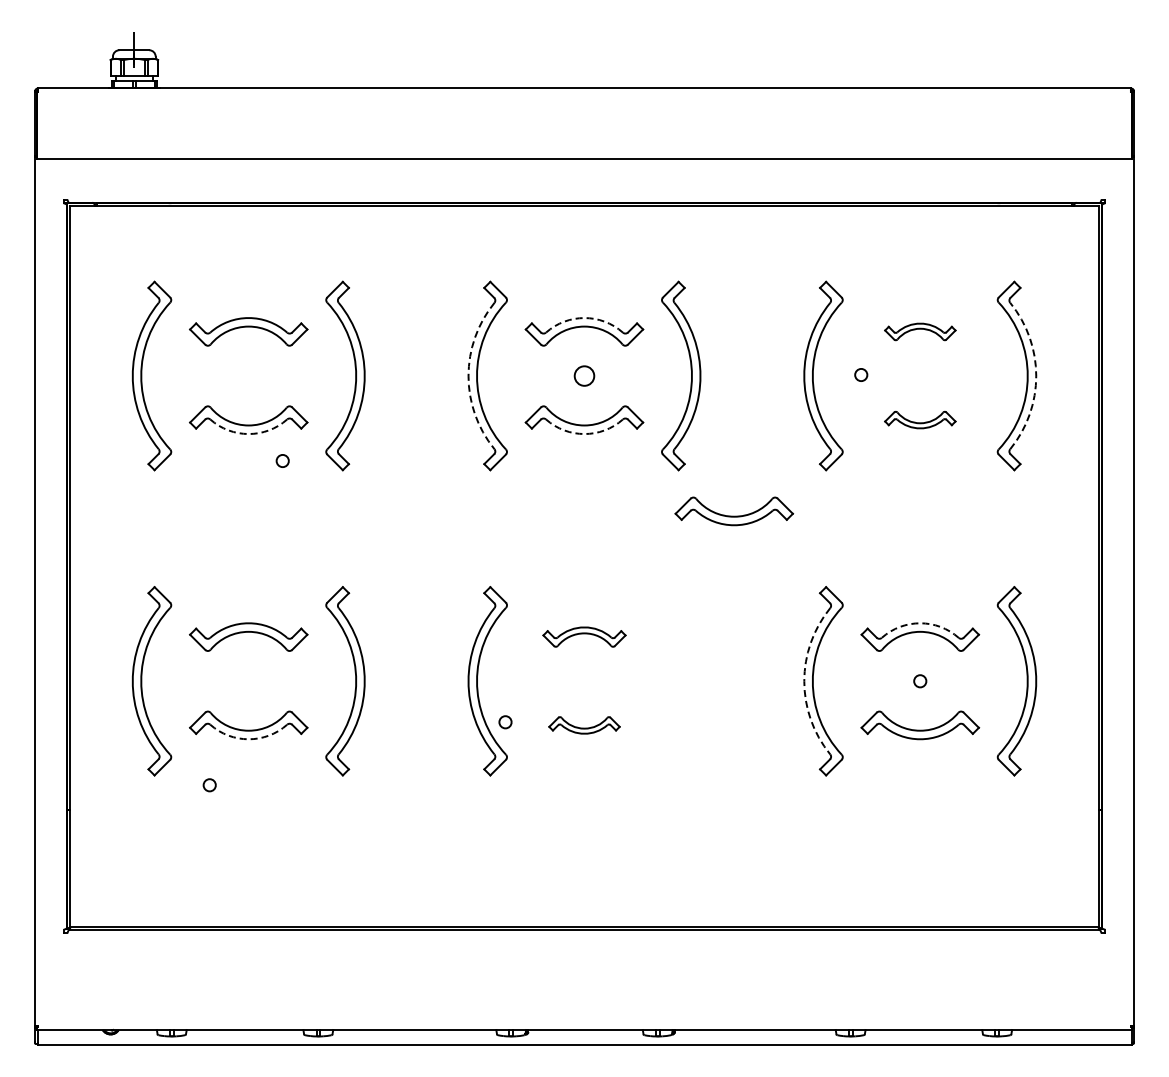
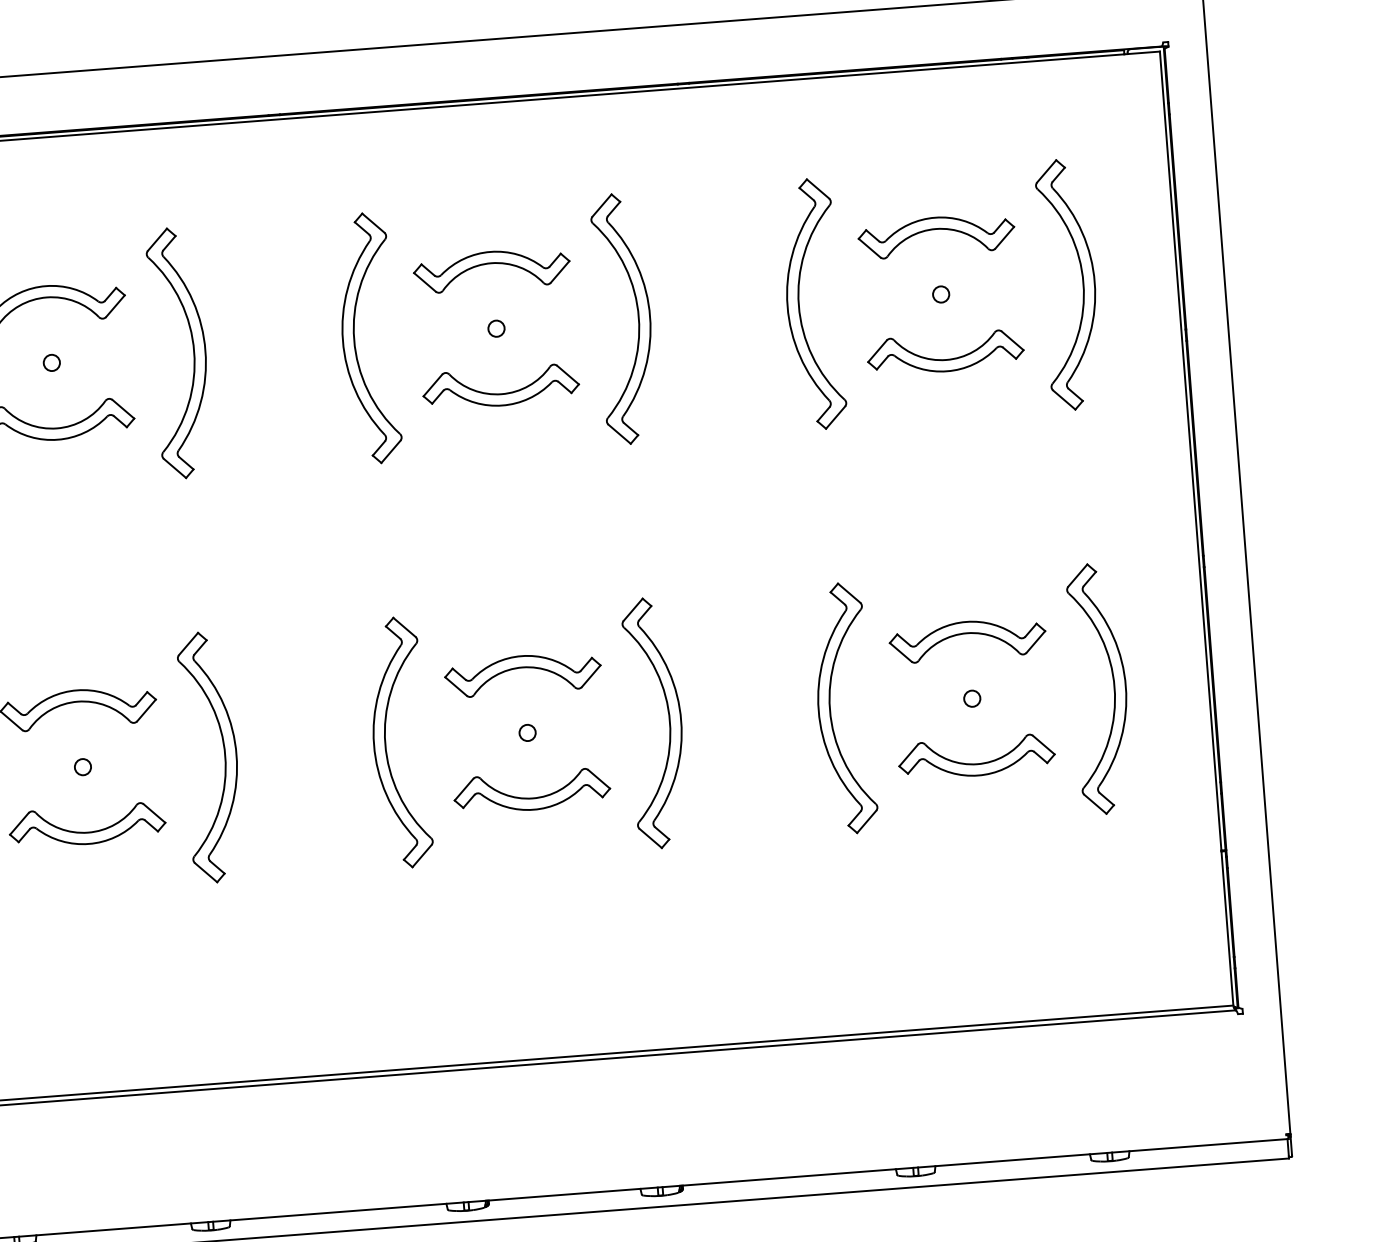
arc: (584, 318) -> (490, 252), dashed -> solid
part: (920, 331) -> (936, 235), size x1.67
circle: (861, 374) -> (941, 293), moved
circle: (584, 375) -> (496, 328), size x0.62
arc: (468, 376) -> (342, 341), dashed -> solid
arc: (1036, 376) -> (1095, 283), dashed -> solid
part: (920, 419) -> (945, 352), size x1.67
arc: (248, 434) -> (57, 440), dashed -> solid
arc: (584, 434) -> (502, 406), dashed -> solid
circle: (282, 460) -> (51, 362), moved
part: (734, 511) -> (708, 492), removed
arc: (920, 623) -> (966, 622), dashed -> solid
part: (584, 636) -> (523, 673), size x1.43
part: (691, 681) -> (669, 722), added
arc: (804, 681) -> (818, 710), dashed -> solid
circle: (505, 722) -> (527, 733), moved
part: (584, 725) -> (532, 791), size x1.67
arc: (248, 739) -> (88, 844), dashed -> solid
circle: (209, 785) -> (82, 767), moved

